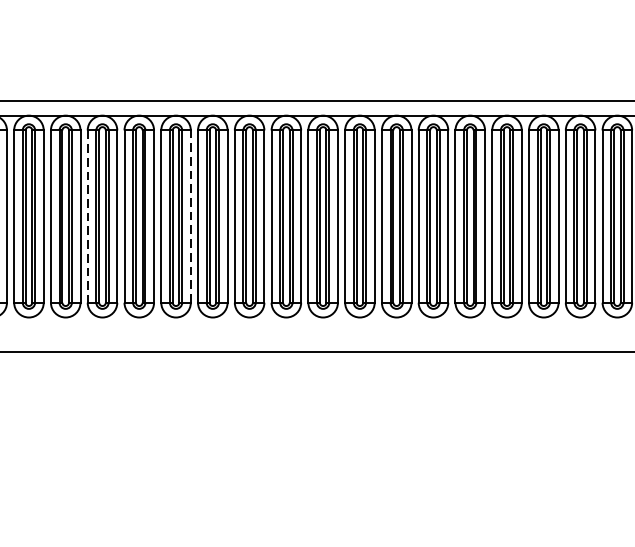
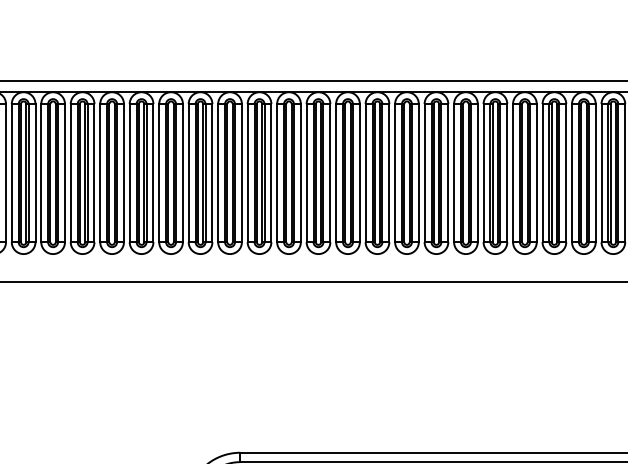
line: (190, 215) -> (300, 172), dashed -> solid
line: (88, 217) -> (218, 173), dashed -> solid

